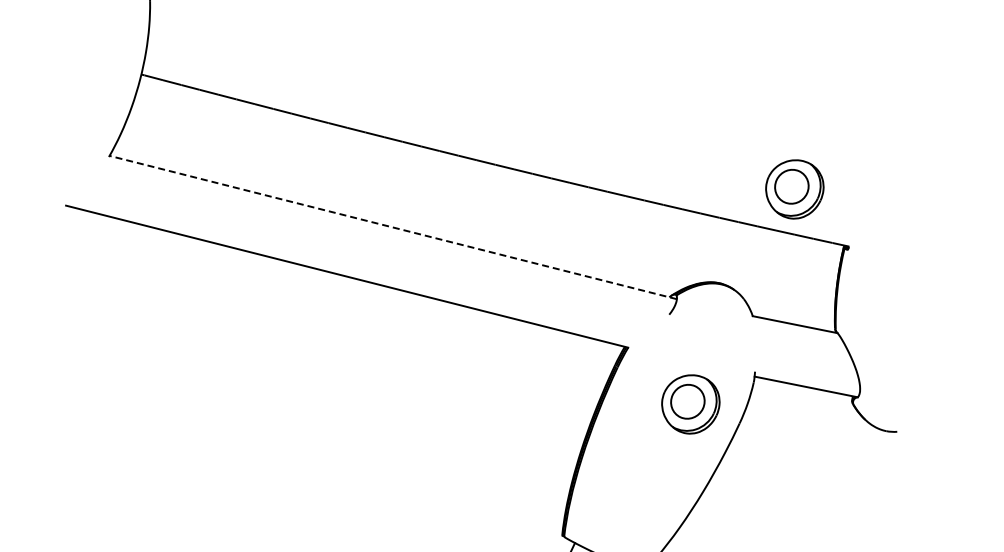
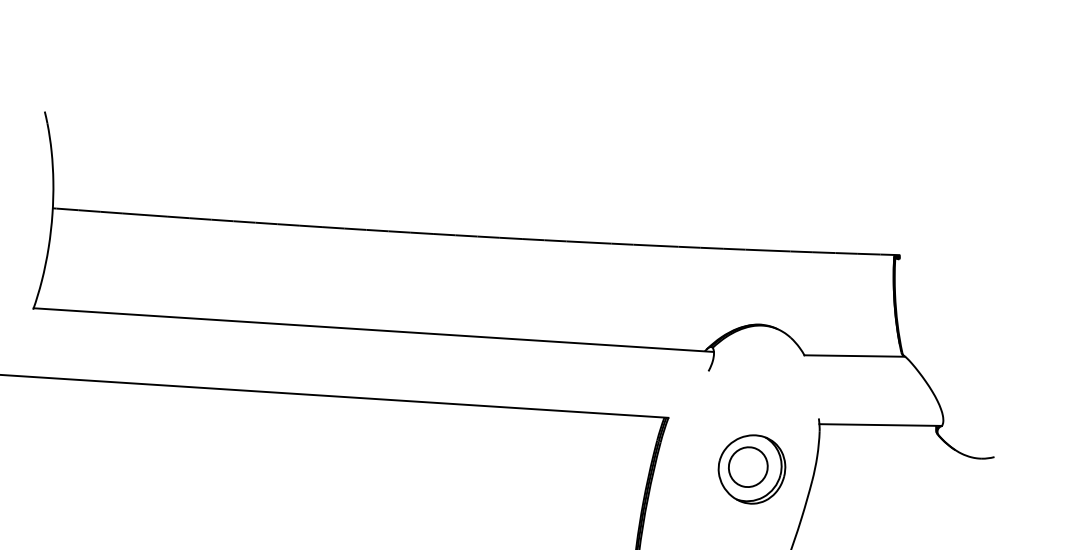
part: (794, 189) -> (825, 201), removed
line: (393, 227) -> (374, 330), dashed -> solid

